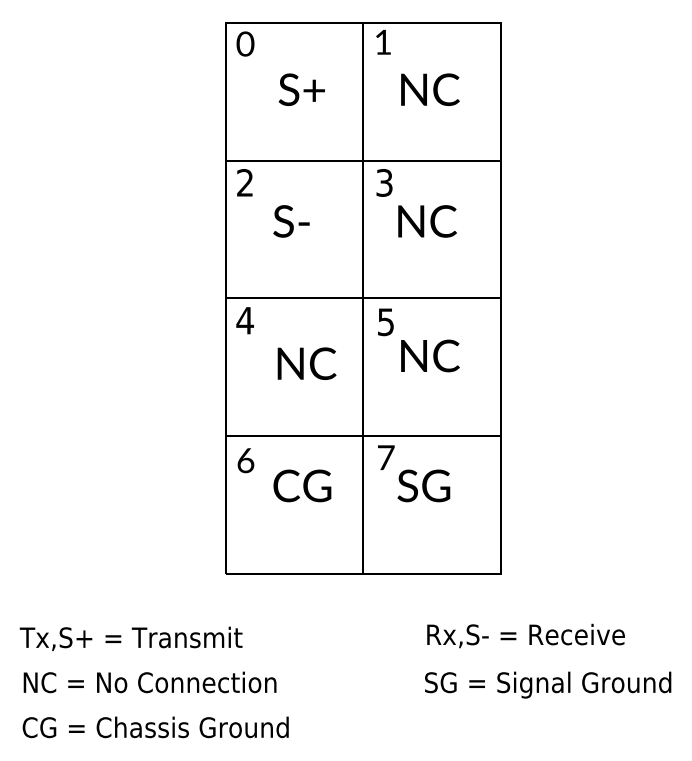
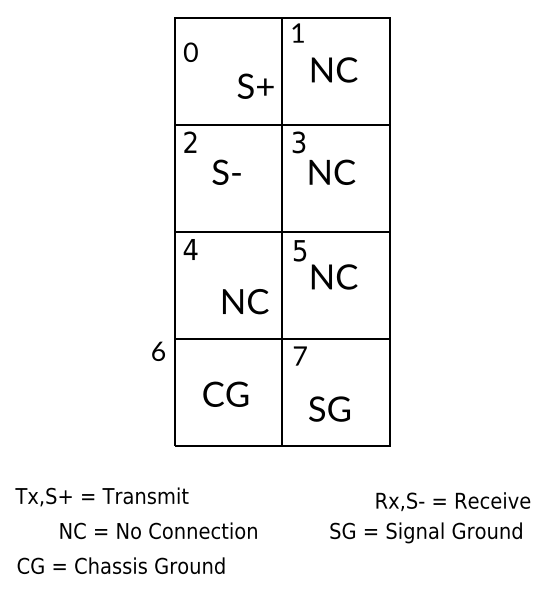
text: (245, 43) -> (190, 51), moved
text: (301, 89) -> (255, 86), moved
text: (306, 363) -> (245, 301), moved
text: (245, 460) -> (158, 351), moved
text: (302, 485) -> (225, 393), moved
text: (423, 485) -> (329, 408), moved
text: (525, 635) -> (452, 501), moved
text: (149, 682) -> (158, 530), moved

